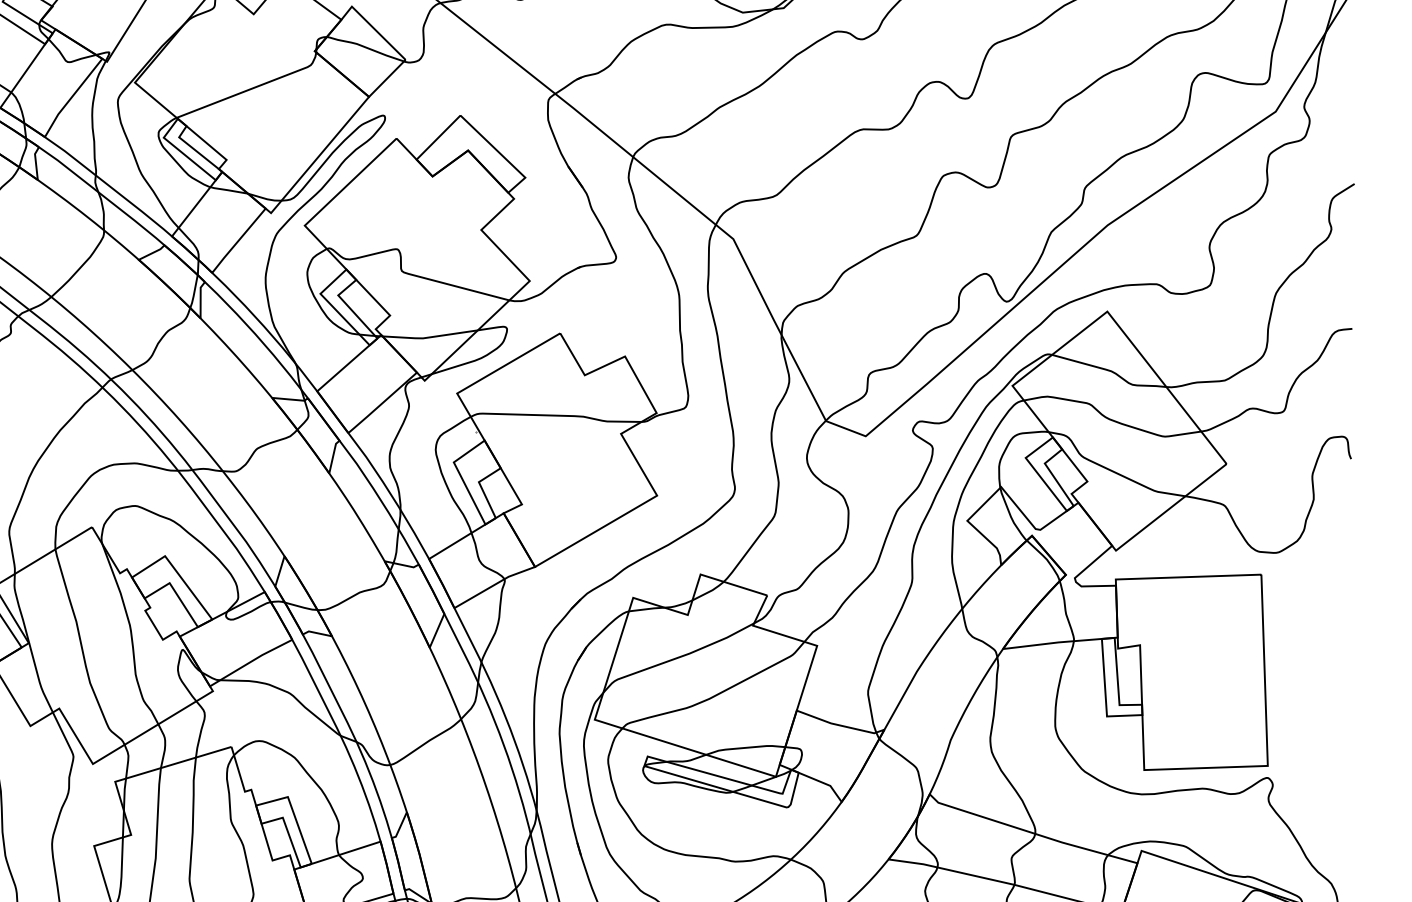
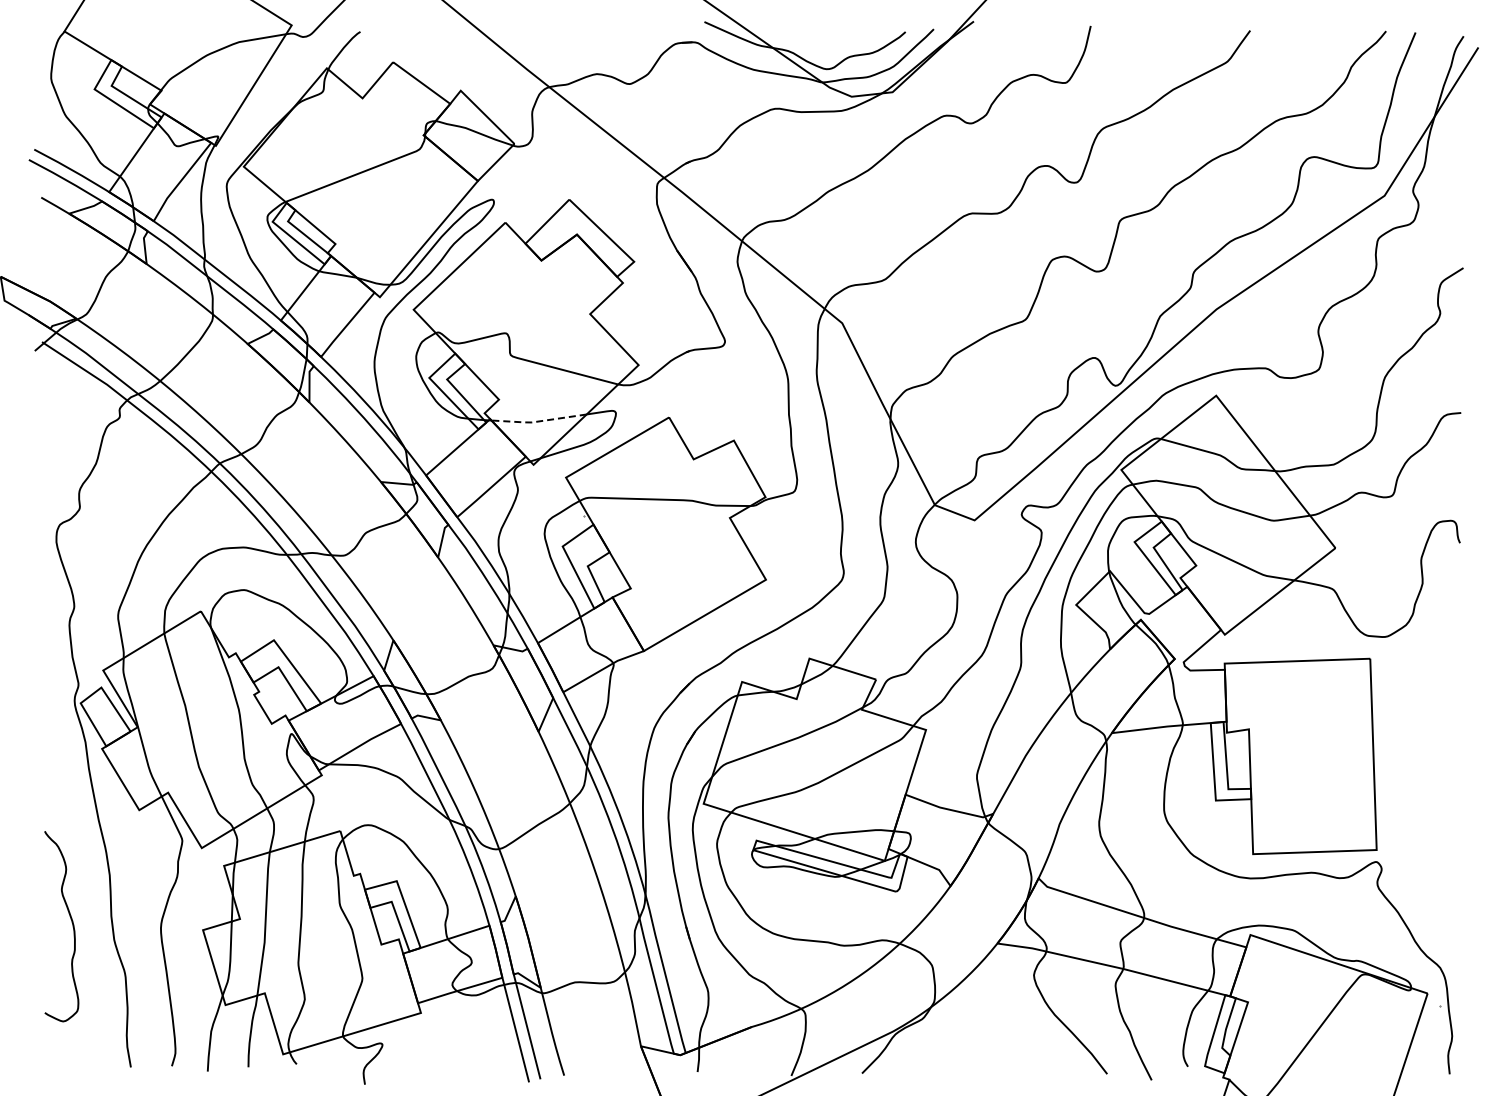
line: (428, 337) -> (537, 421), solid -> dashed

